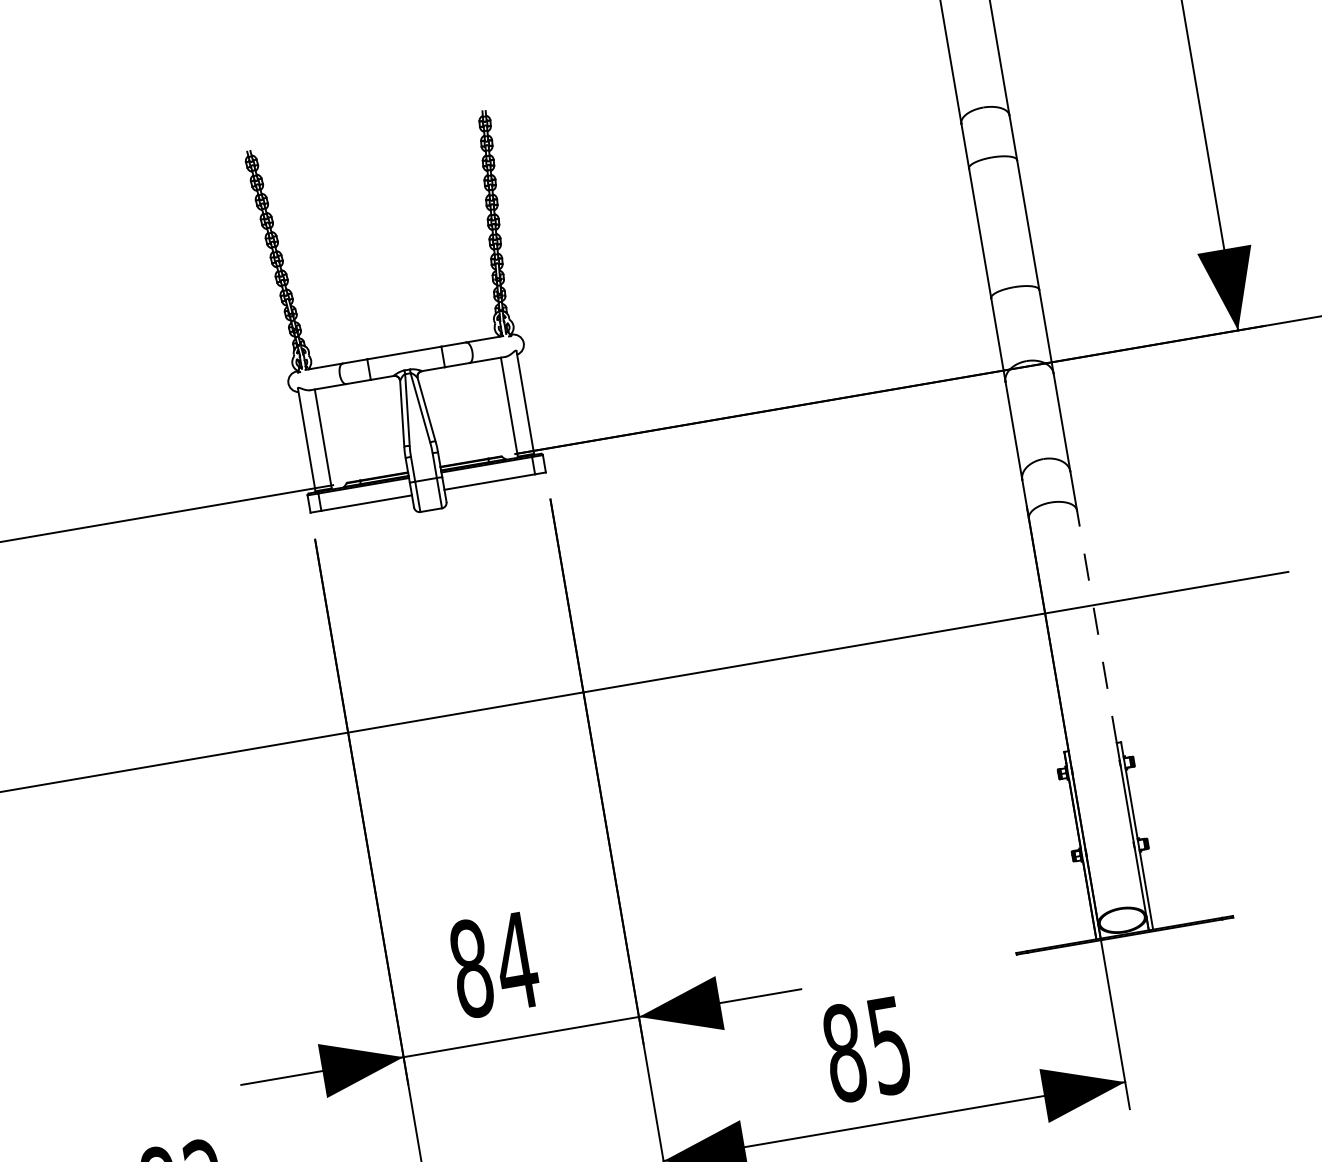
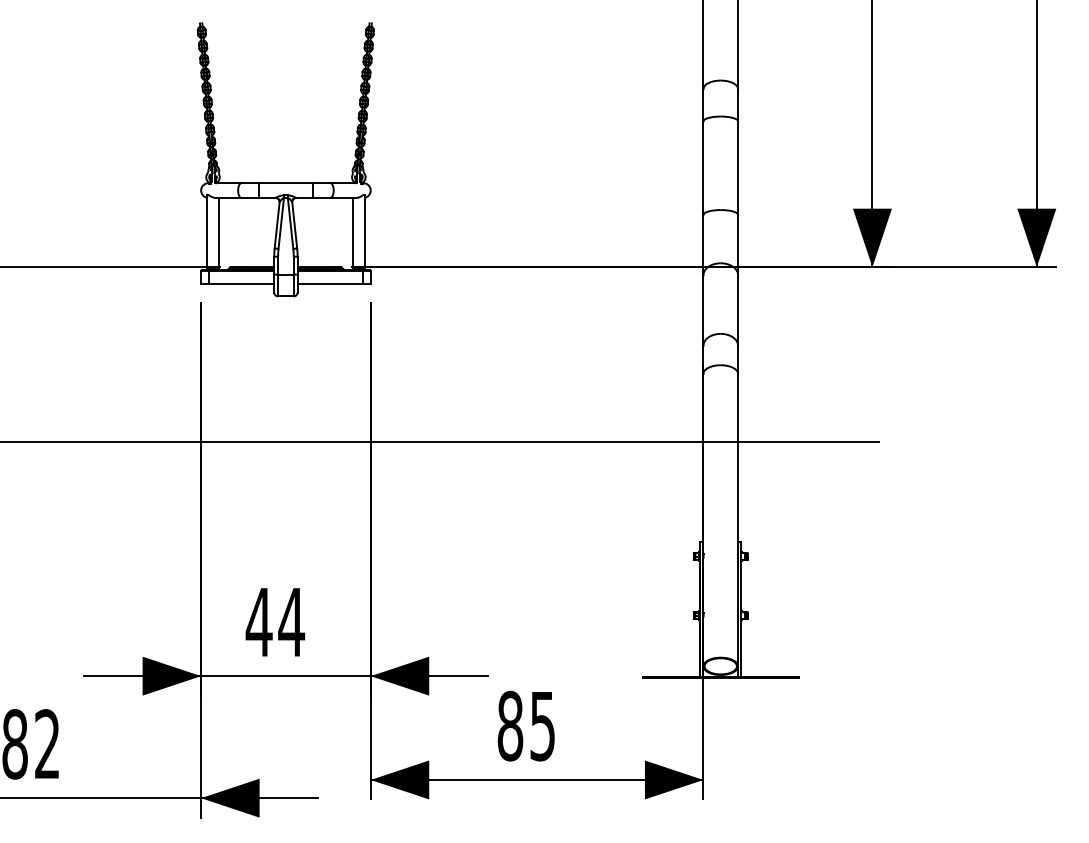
line: (1097, 626) -> (738, 457), dashed -> solid
text: (470, 969) -> (258, 622), 84 -> 44

